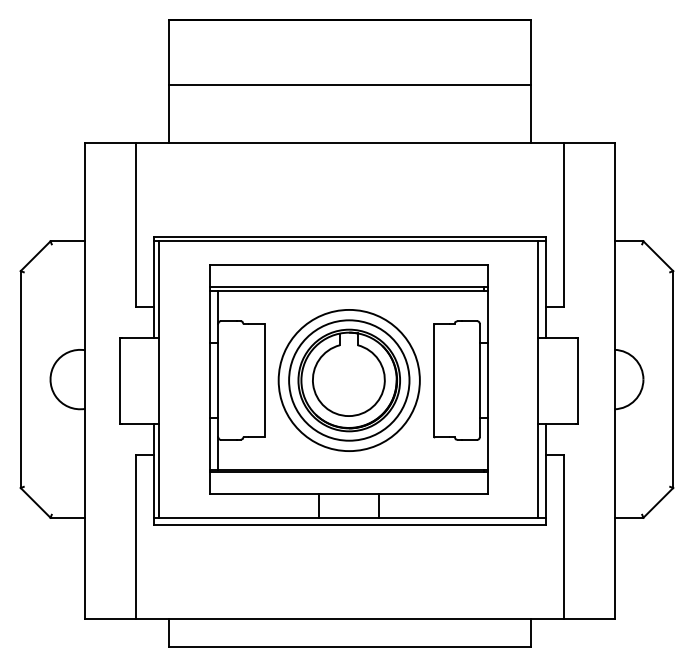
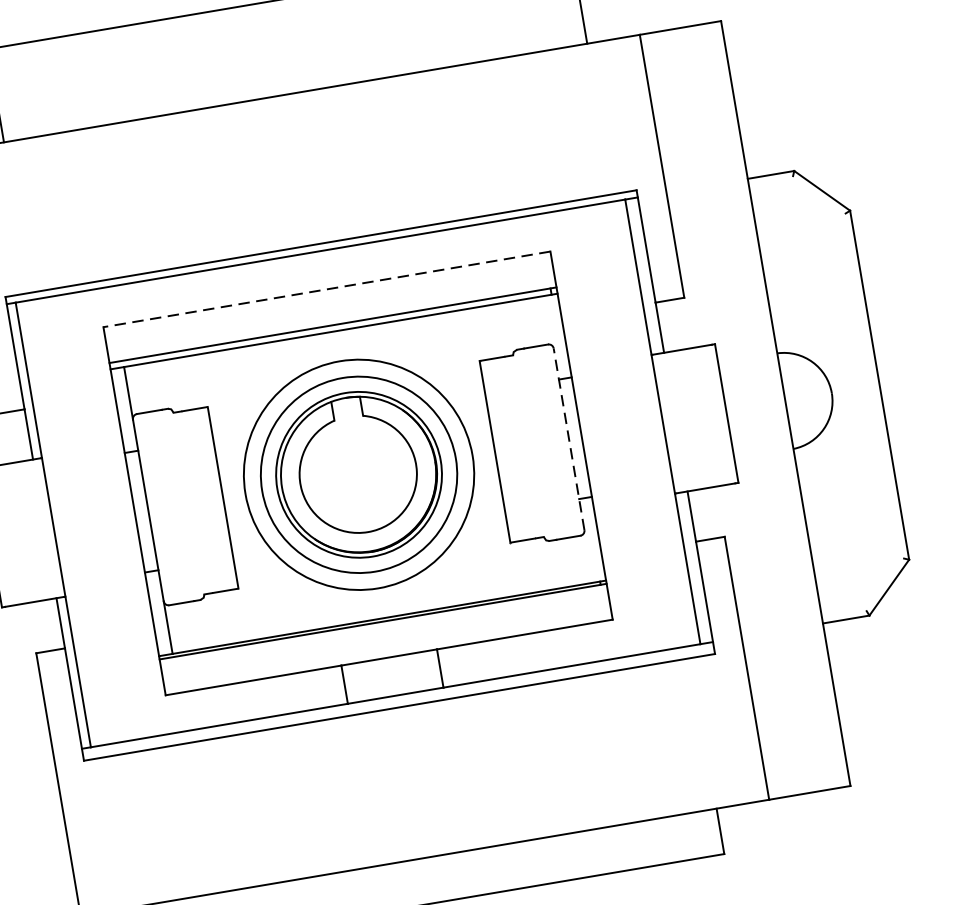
line: (348, 265) -> (326, 290), solid -> dashed
line: (479, 380) -> (568, 439), solid -> dashed

